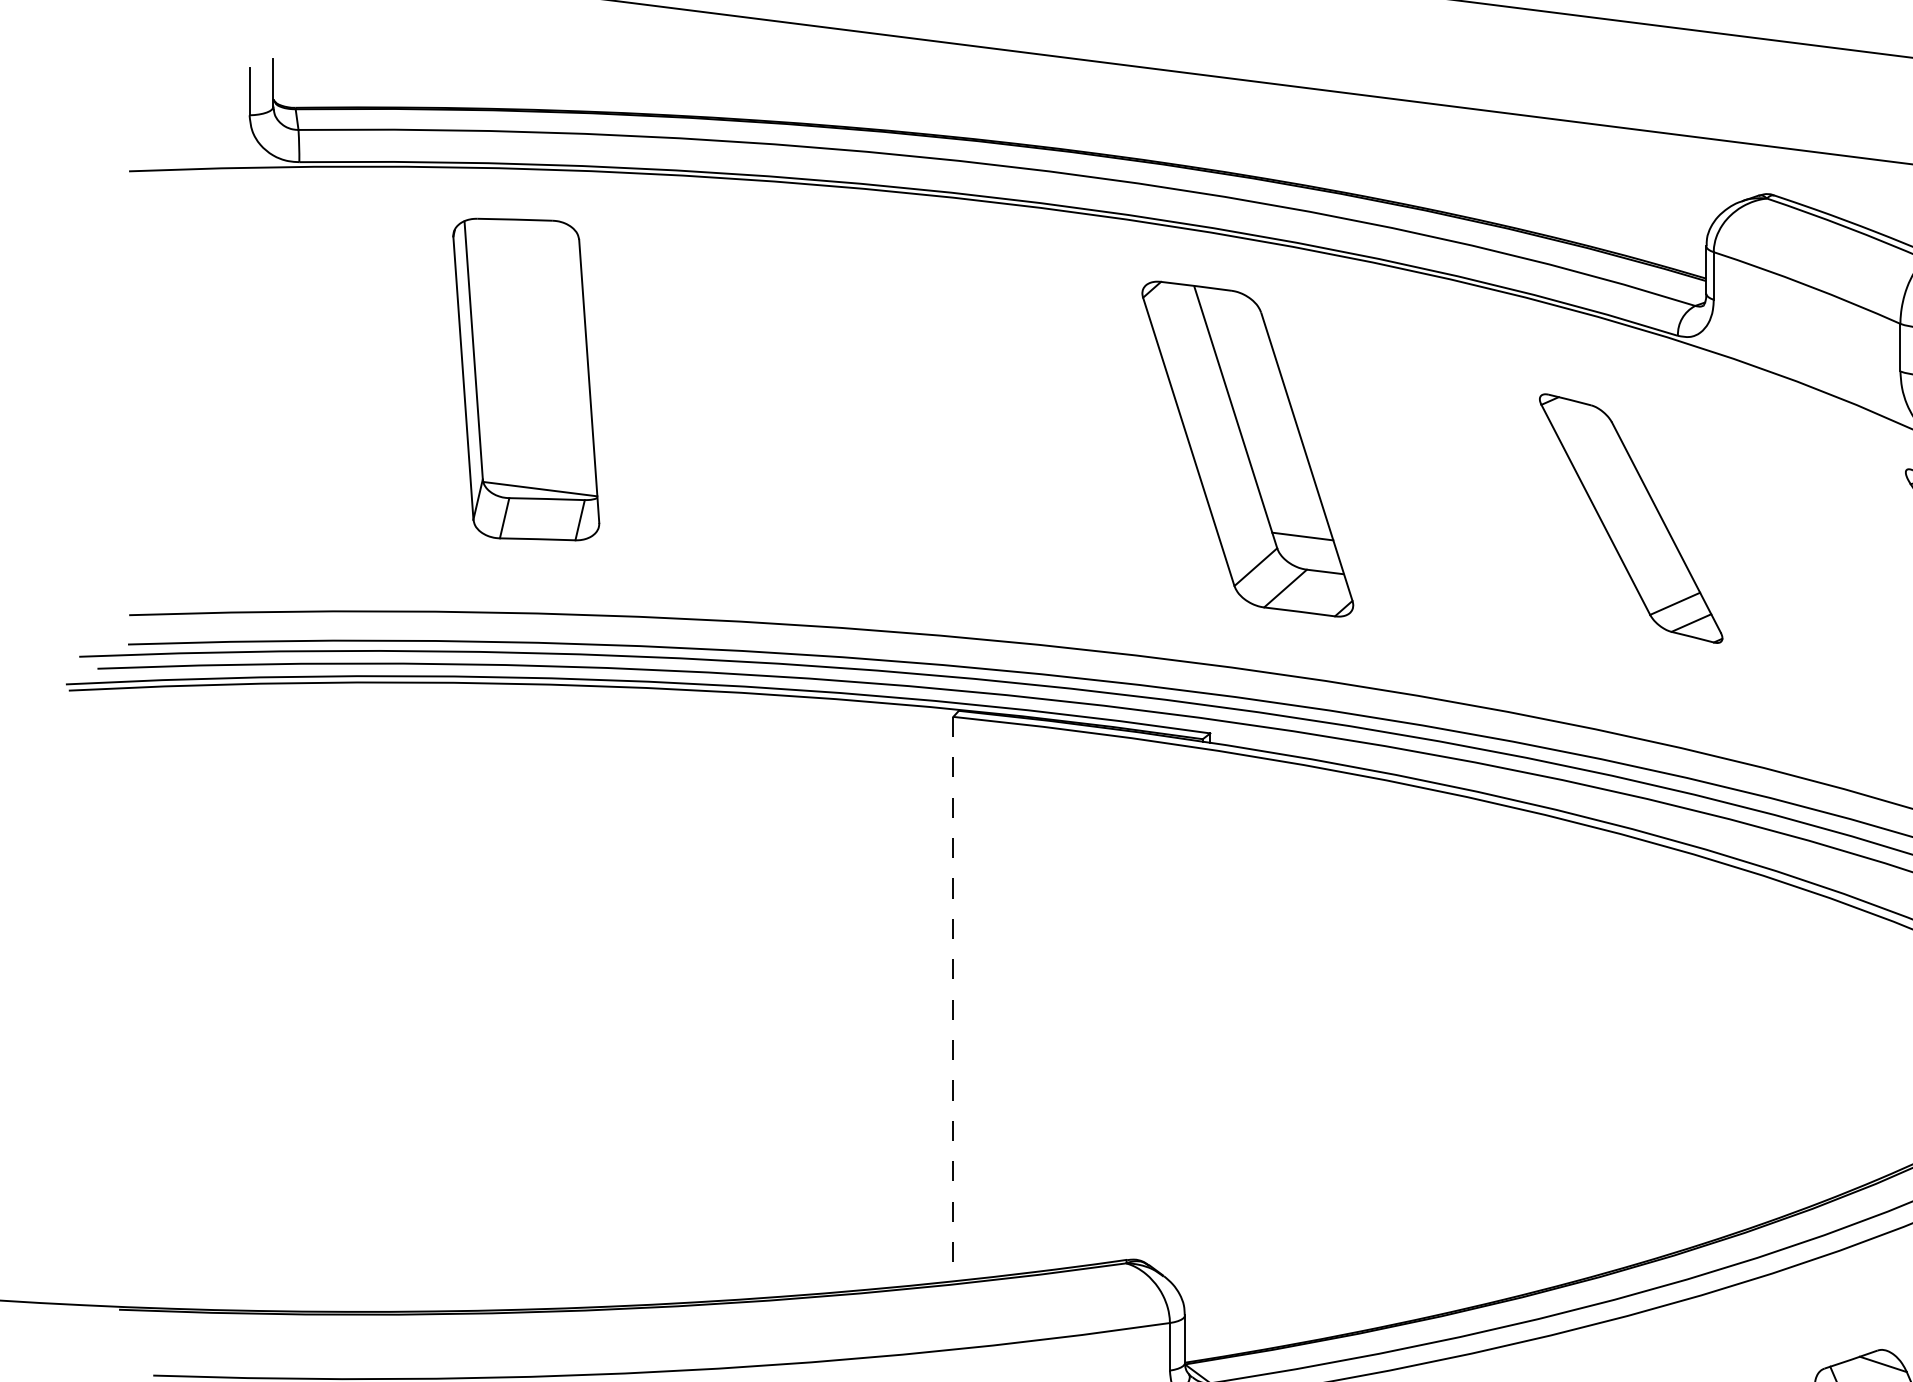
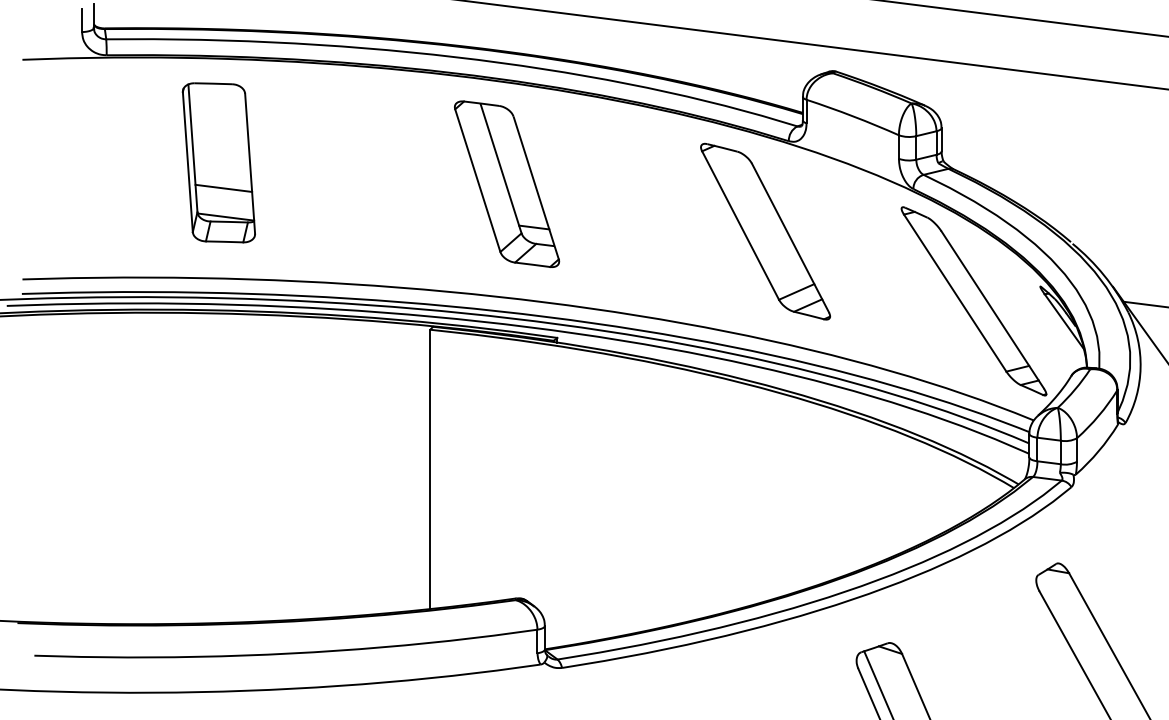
line: (535, 429) -> (223, 187), added
part: (1248, 449) -> (507, 184), moved
part: (1630, 518) -> (765, 231), size x1.43
line: (953, 999) -> (430, 469), dashed -> solid

